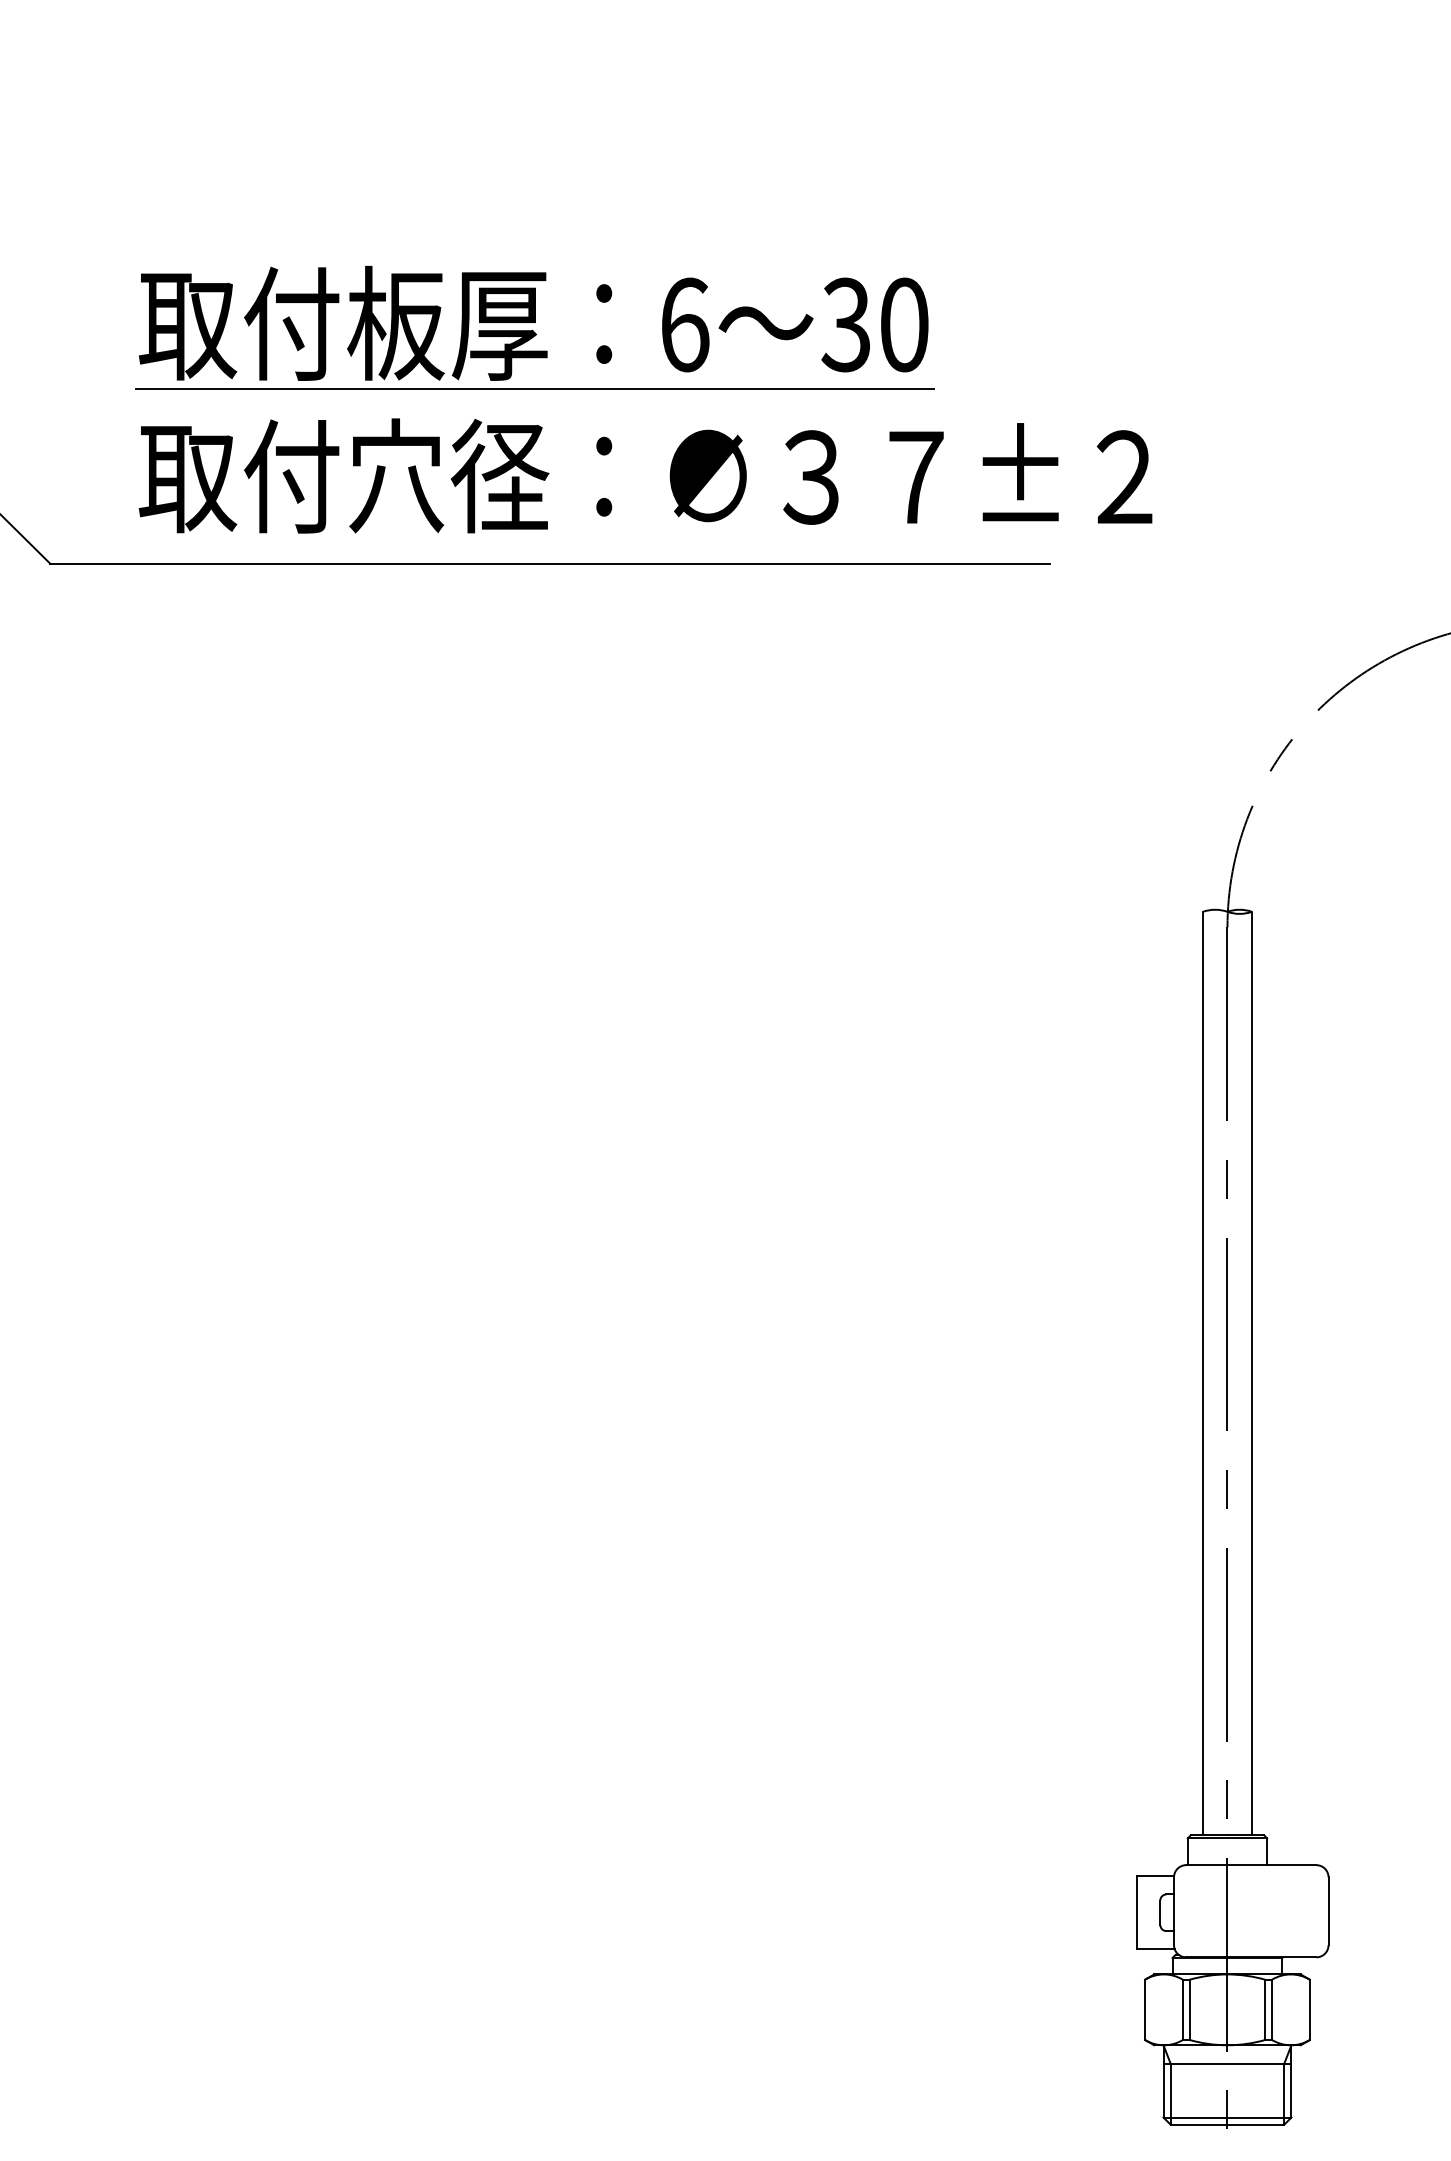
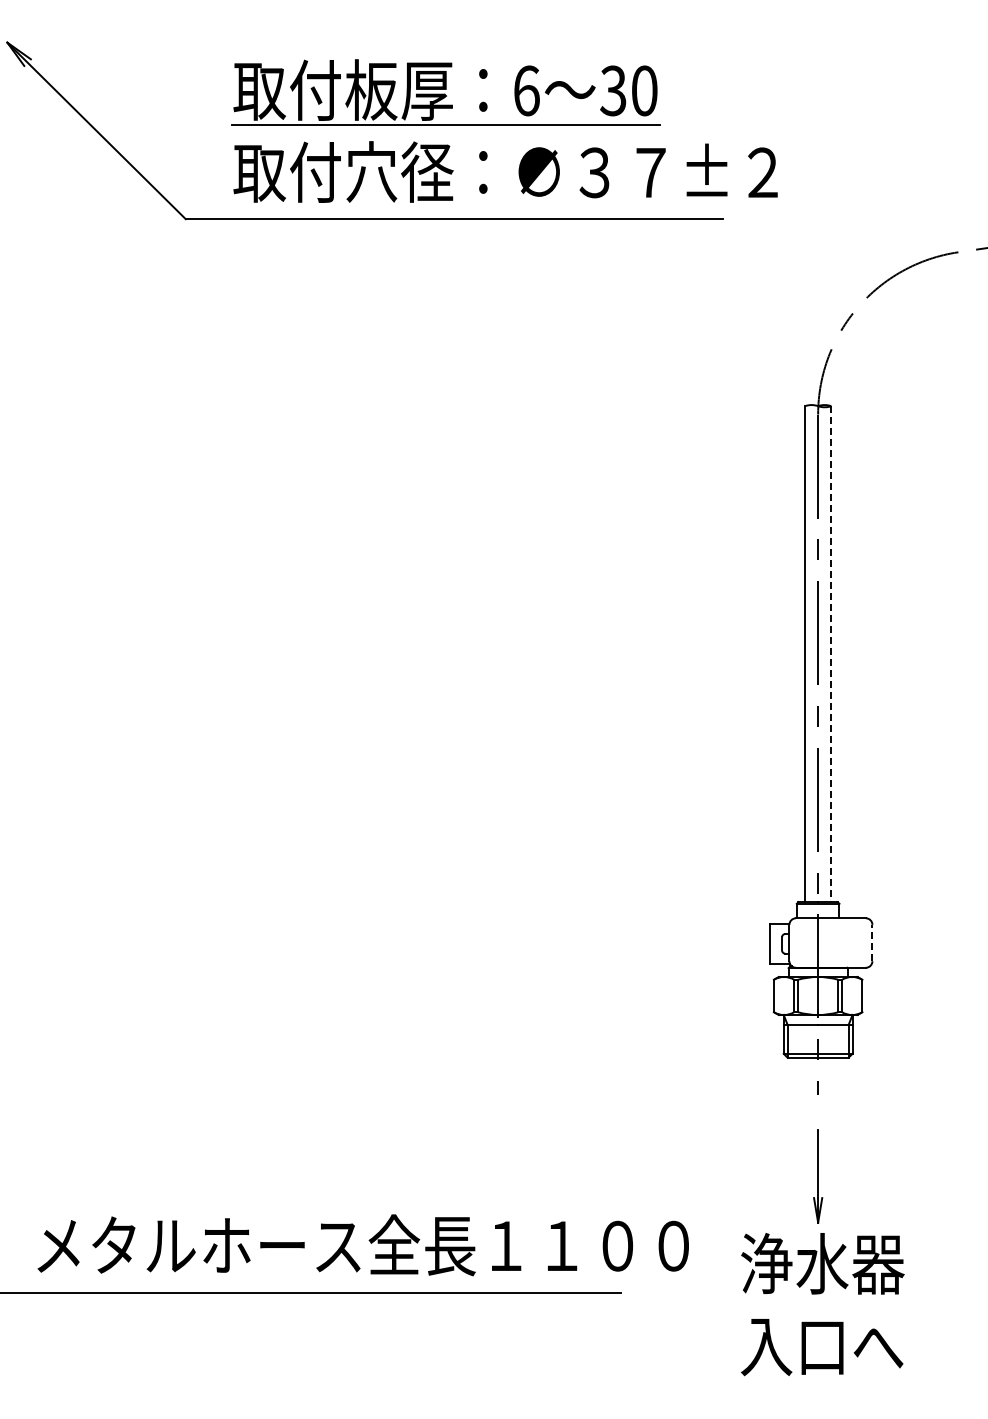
line: (1252, 1374) -> (831, 654), solid -> dashed
line: (1328, 1910) -> (872, 942), solid -> dashed

